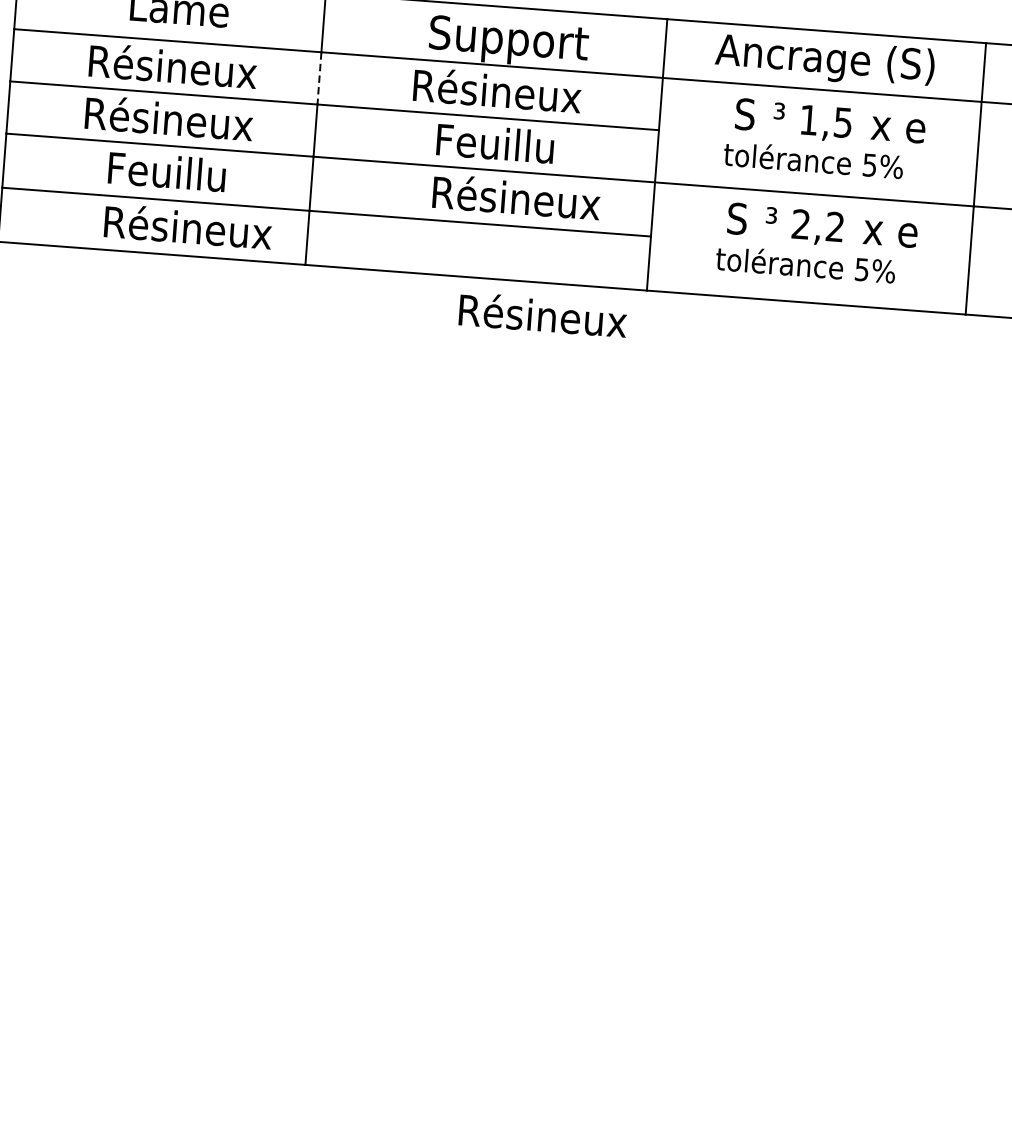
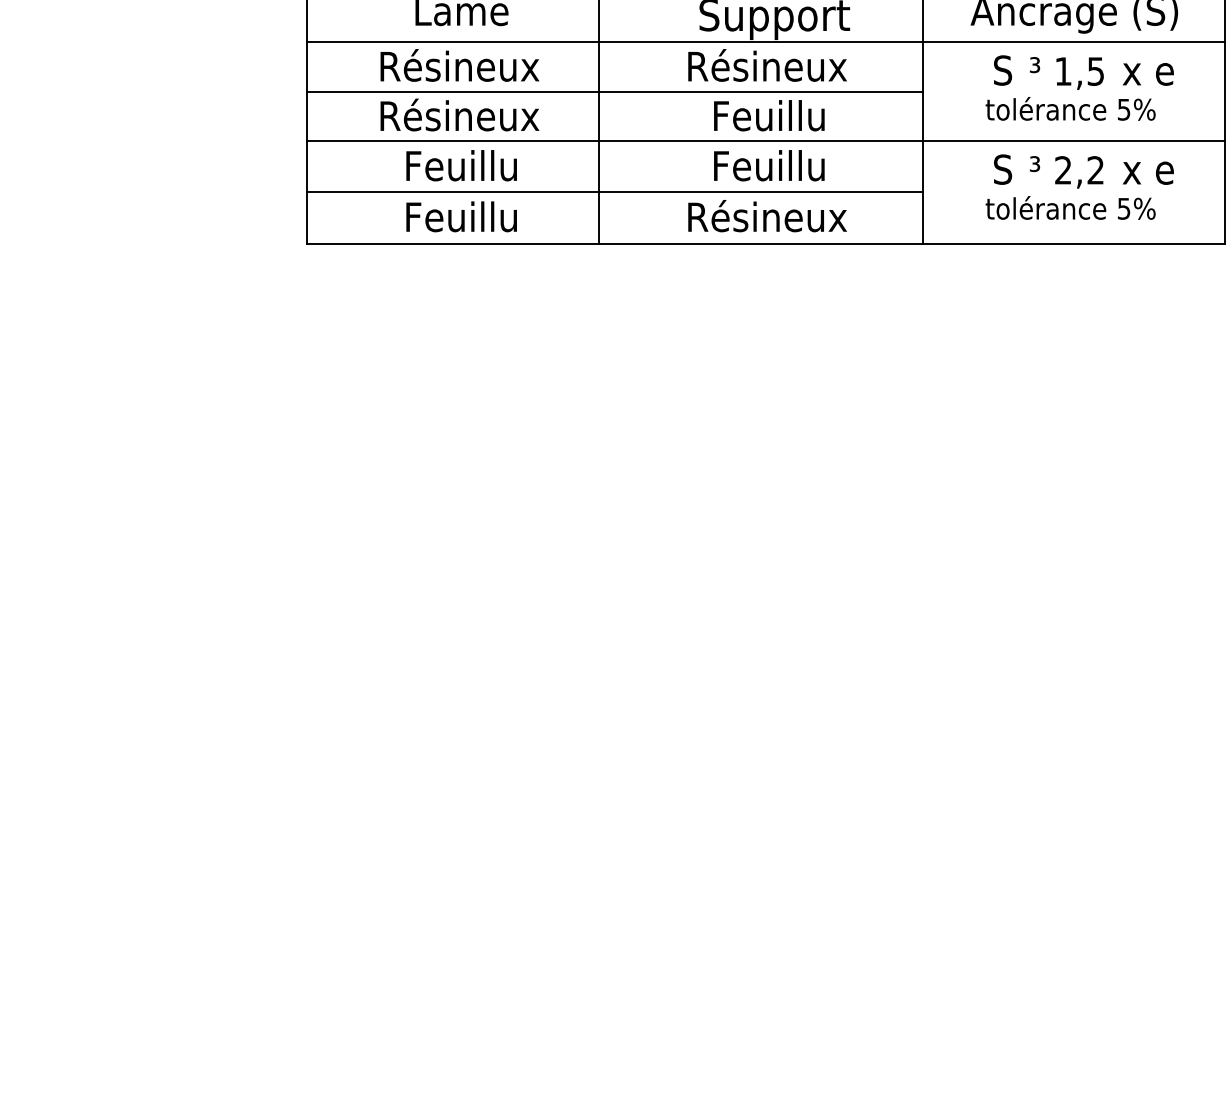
line: (319, 78) -> (598, 66), dashed -> solid
text: (518, 196) -> (794, 164), Résineux -> Feuillu
text: (189, 226) -> (486, 215), Résineux -> Feuillu
text: (543, 315) -> (767, 216), moved

